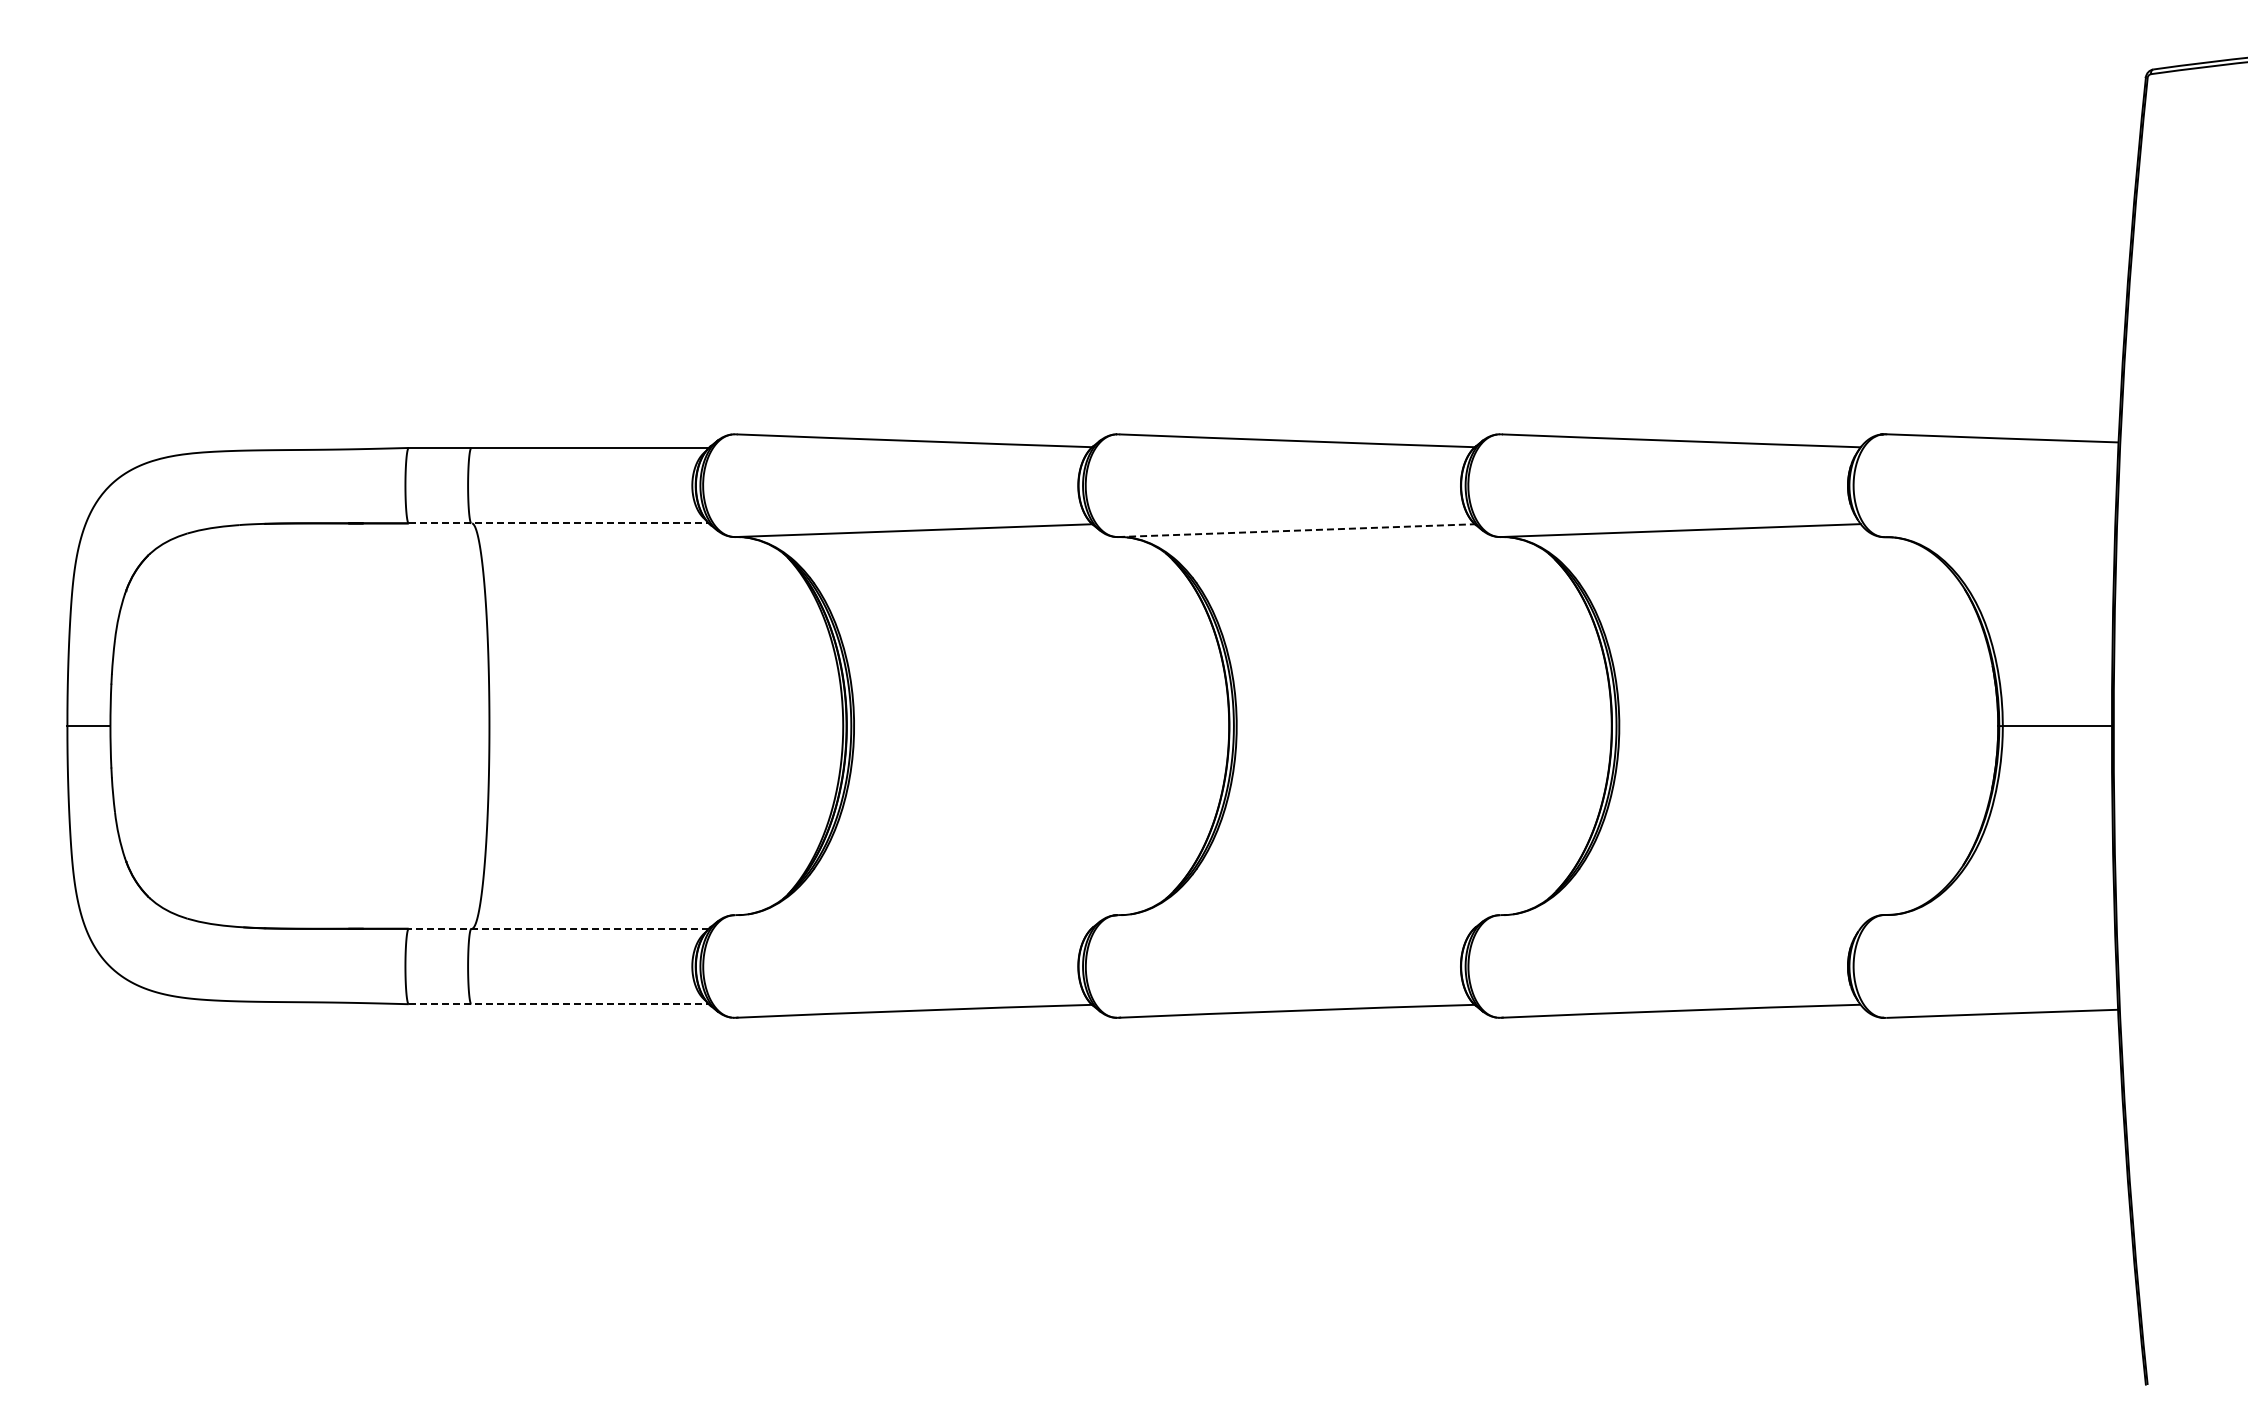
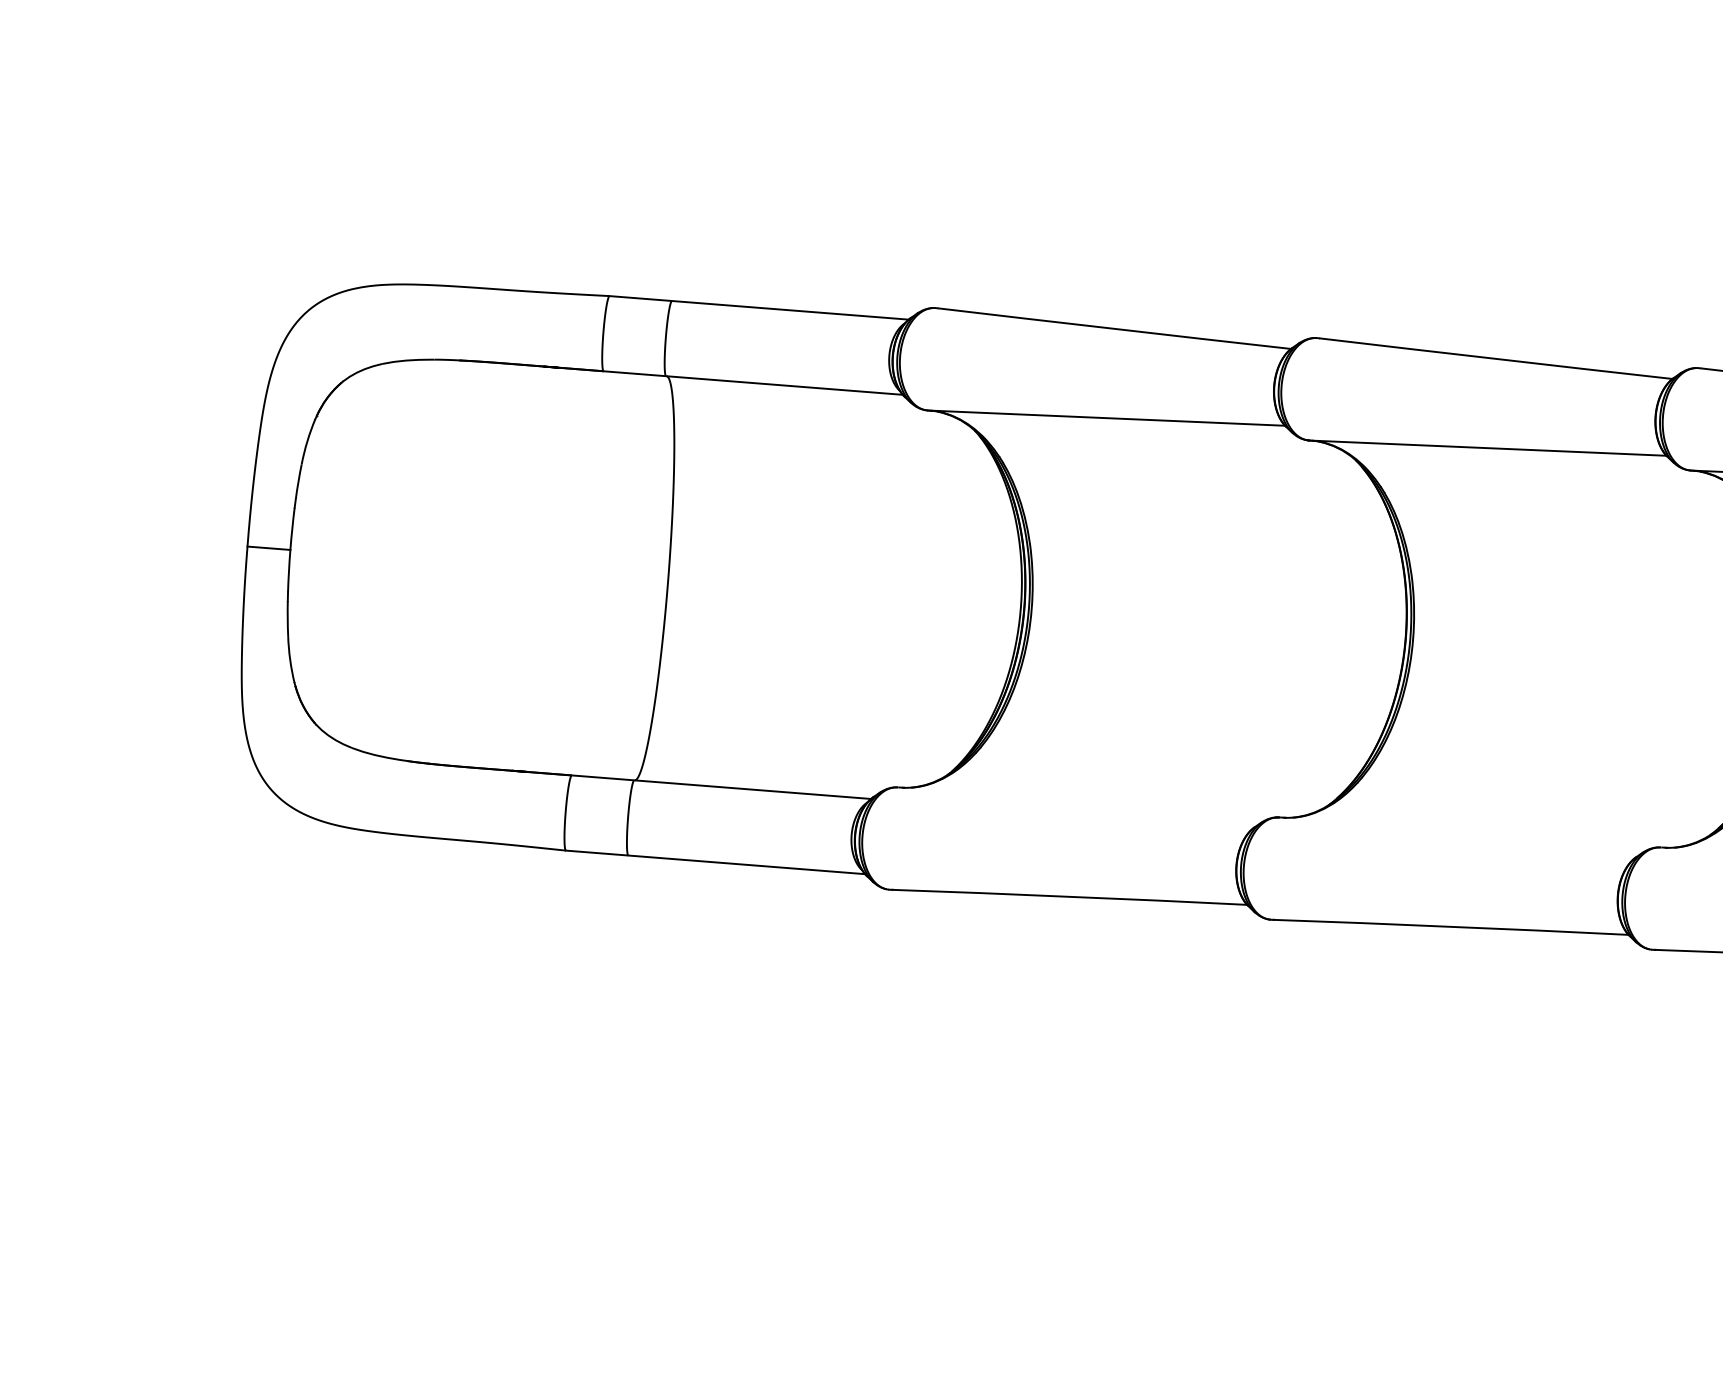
line: (559, 523) -> (753, 383), dashed -> solid
line: (1296, 530) -> (1488, 448), dashed -> solid
line: (558, 928) -> (721, 786), dashed -> solid
line: (559, 1004) -> (716, 862), dashed -> solid

